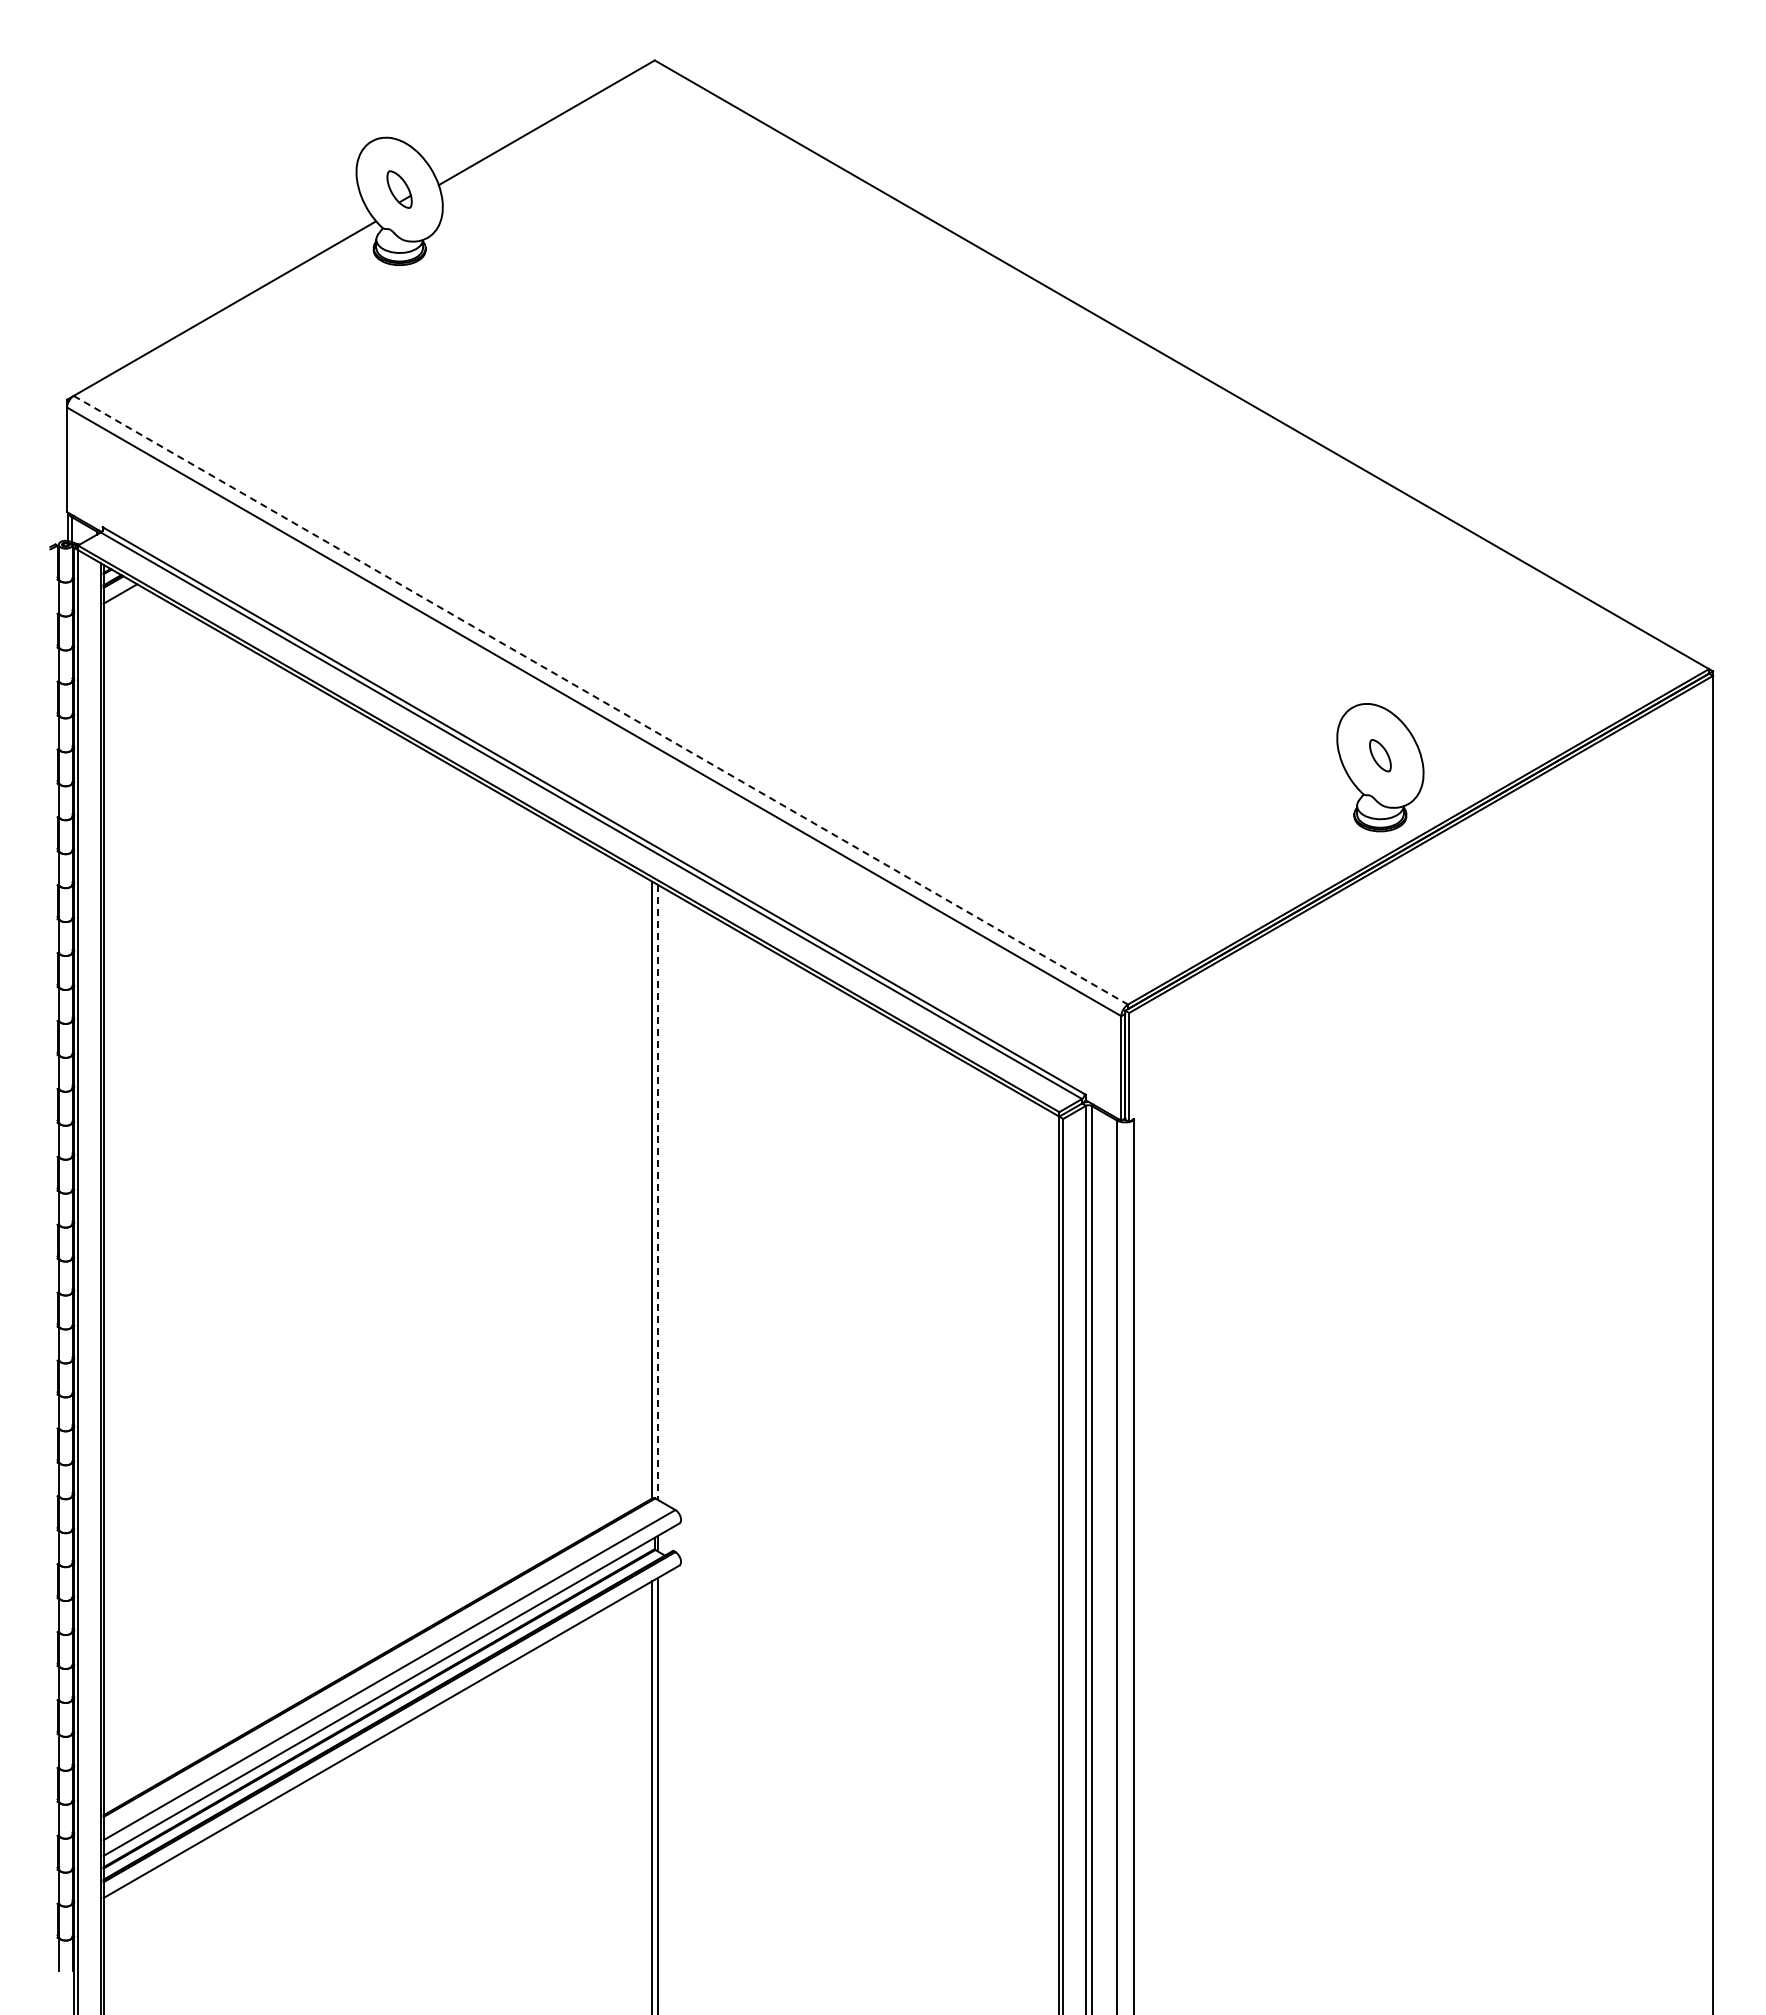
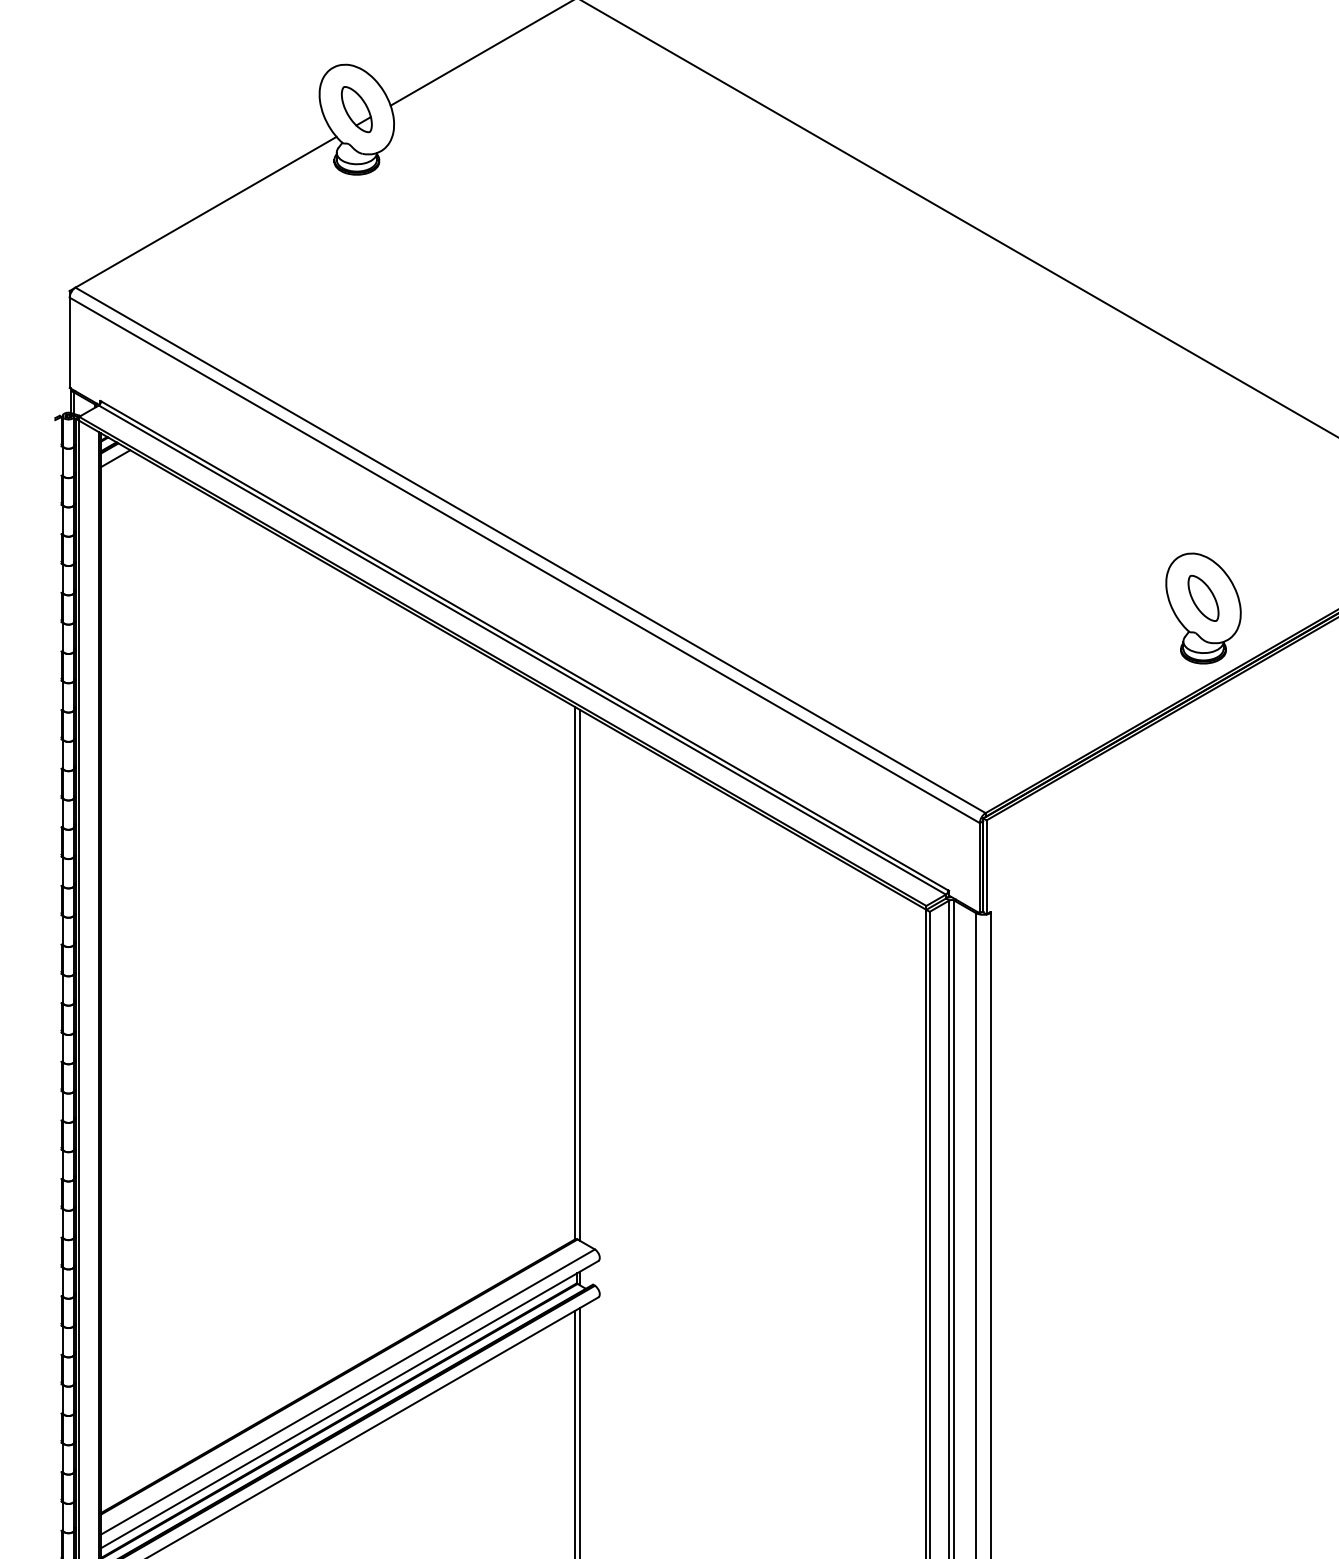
part: (399, 189) -> (356, 109), size x1.43
line: (600, 700) -> (530, 550), dashed -> solid
part: (1380, 755) -> (1203, 598), size x1.67
line: (657, 1192) -> (579, 975), dashed -> solid

